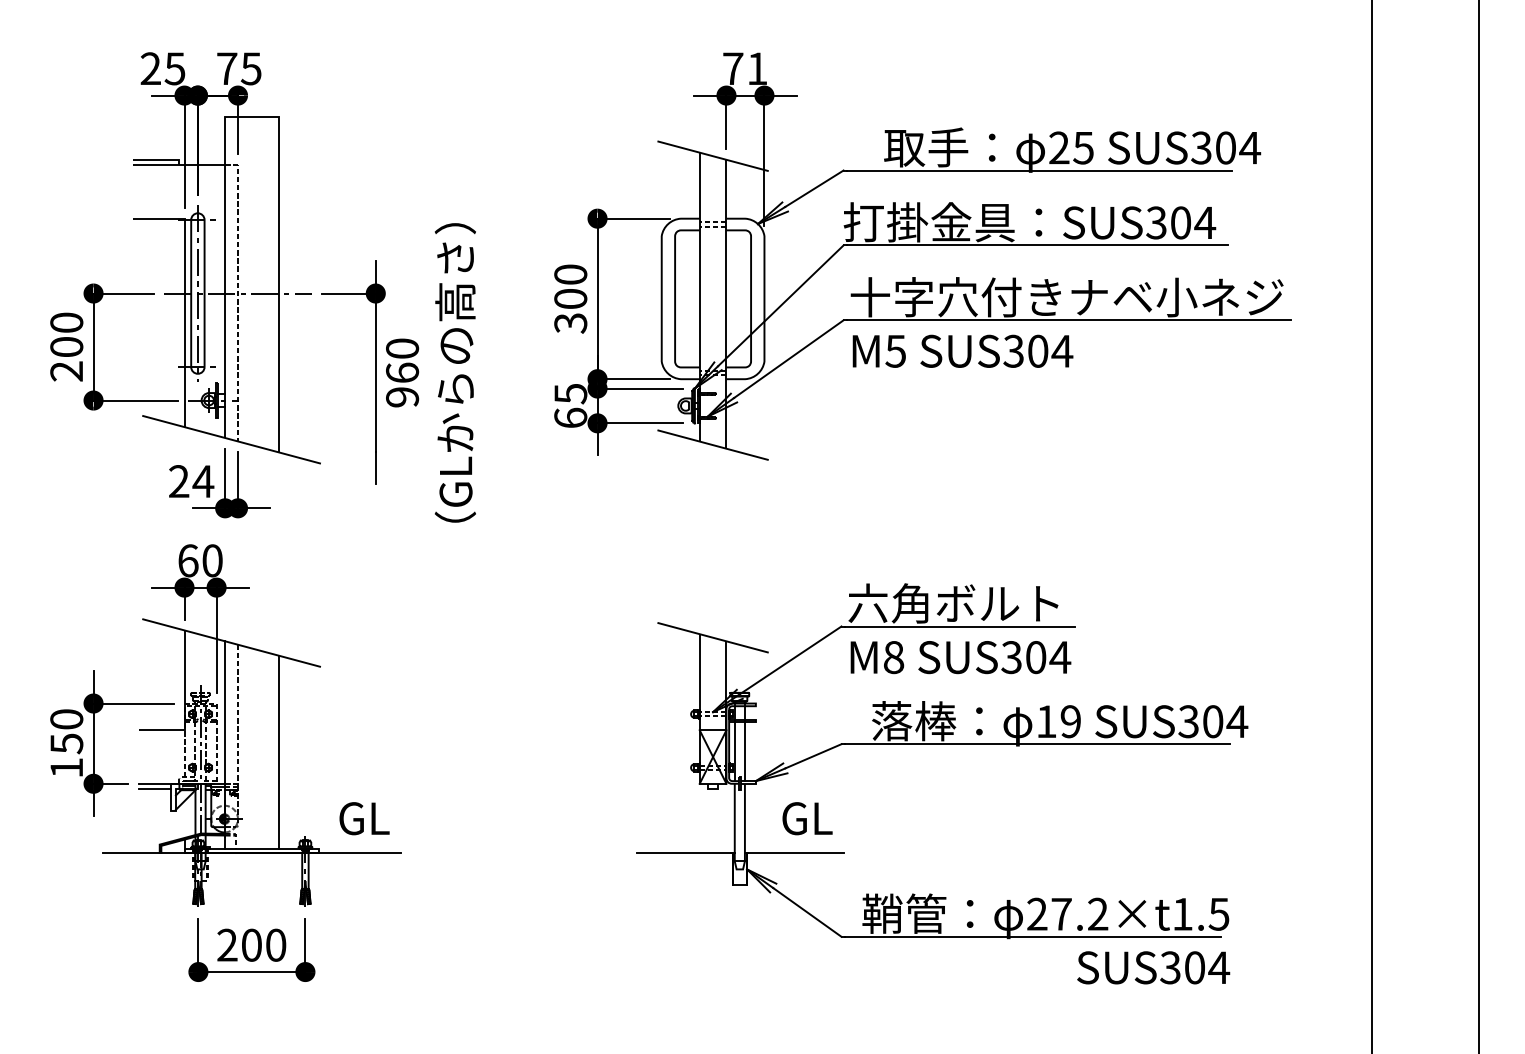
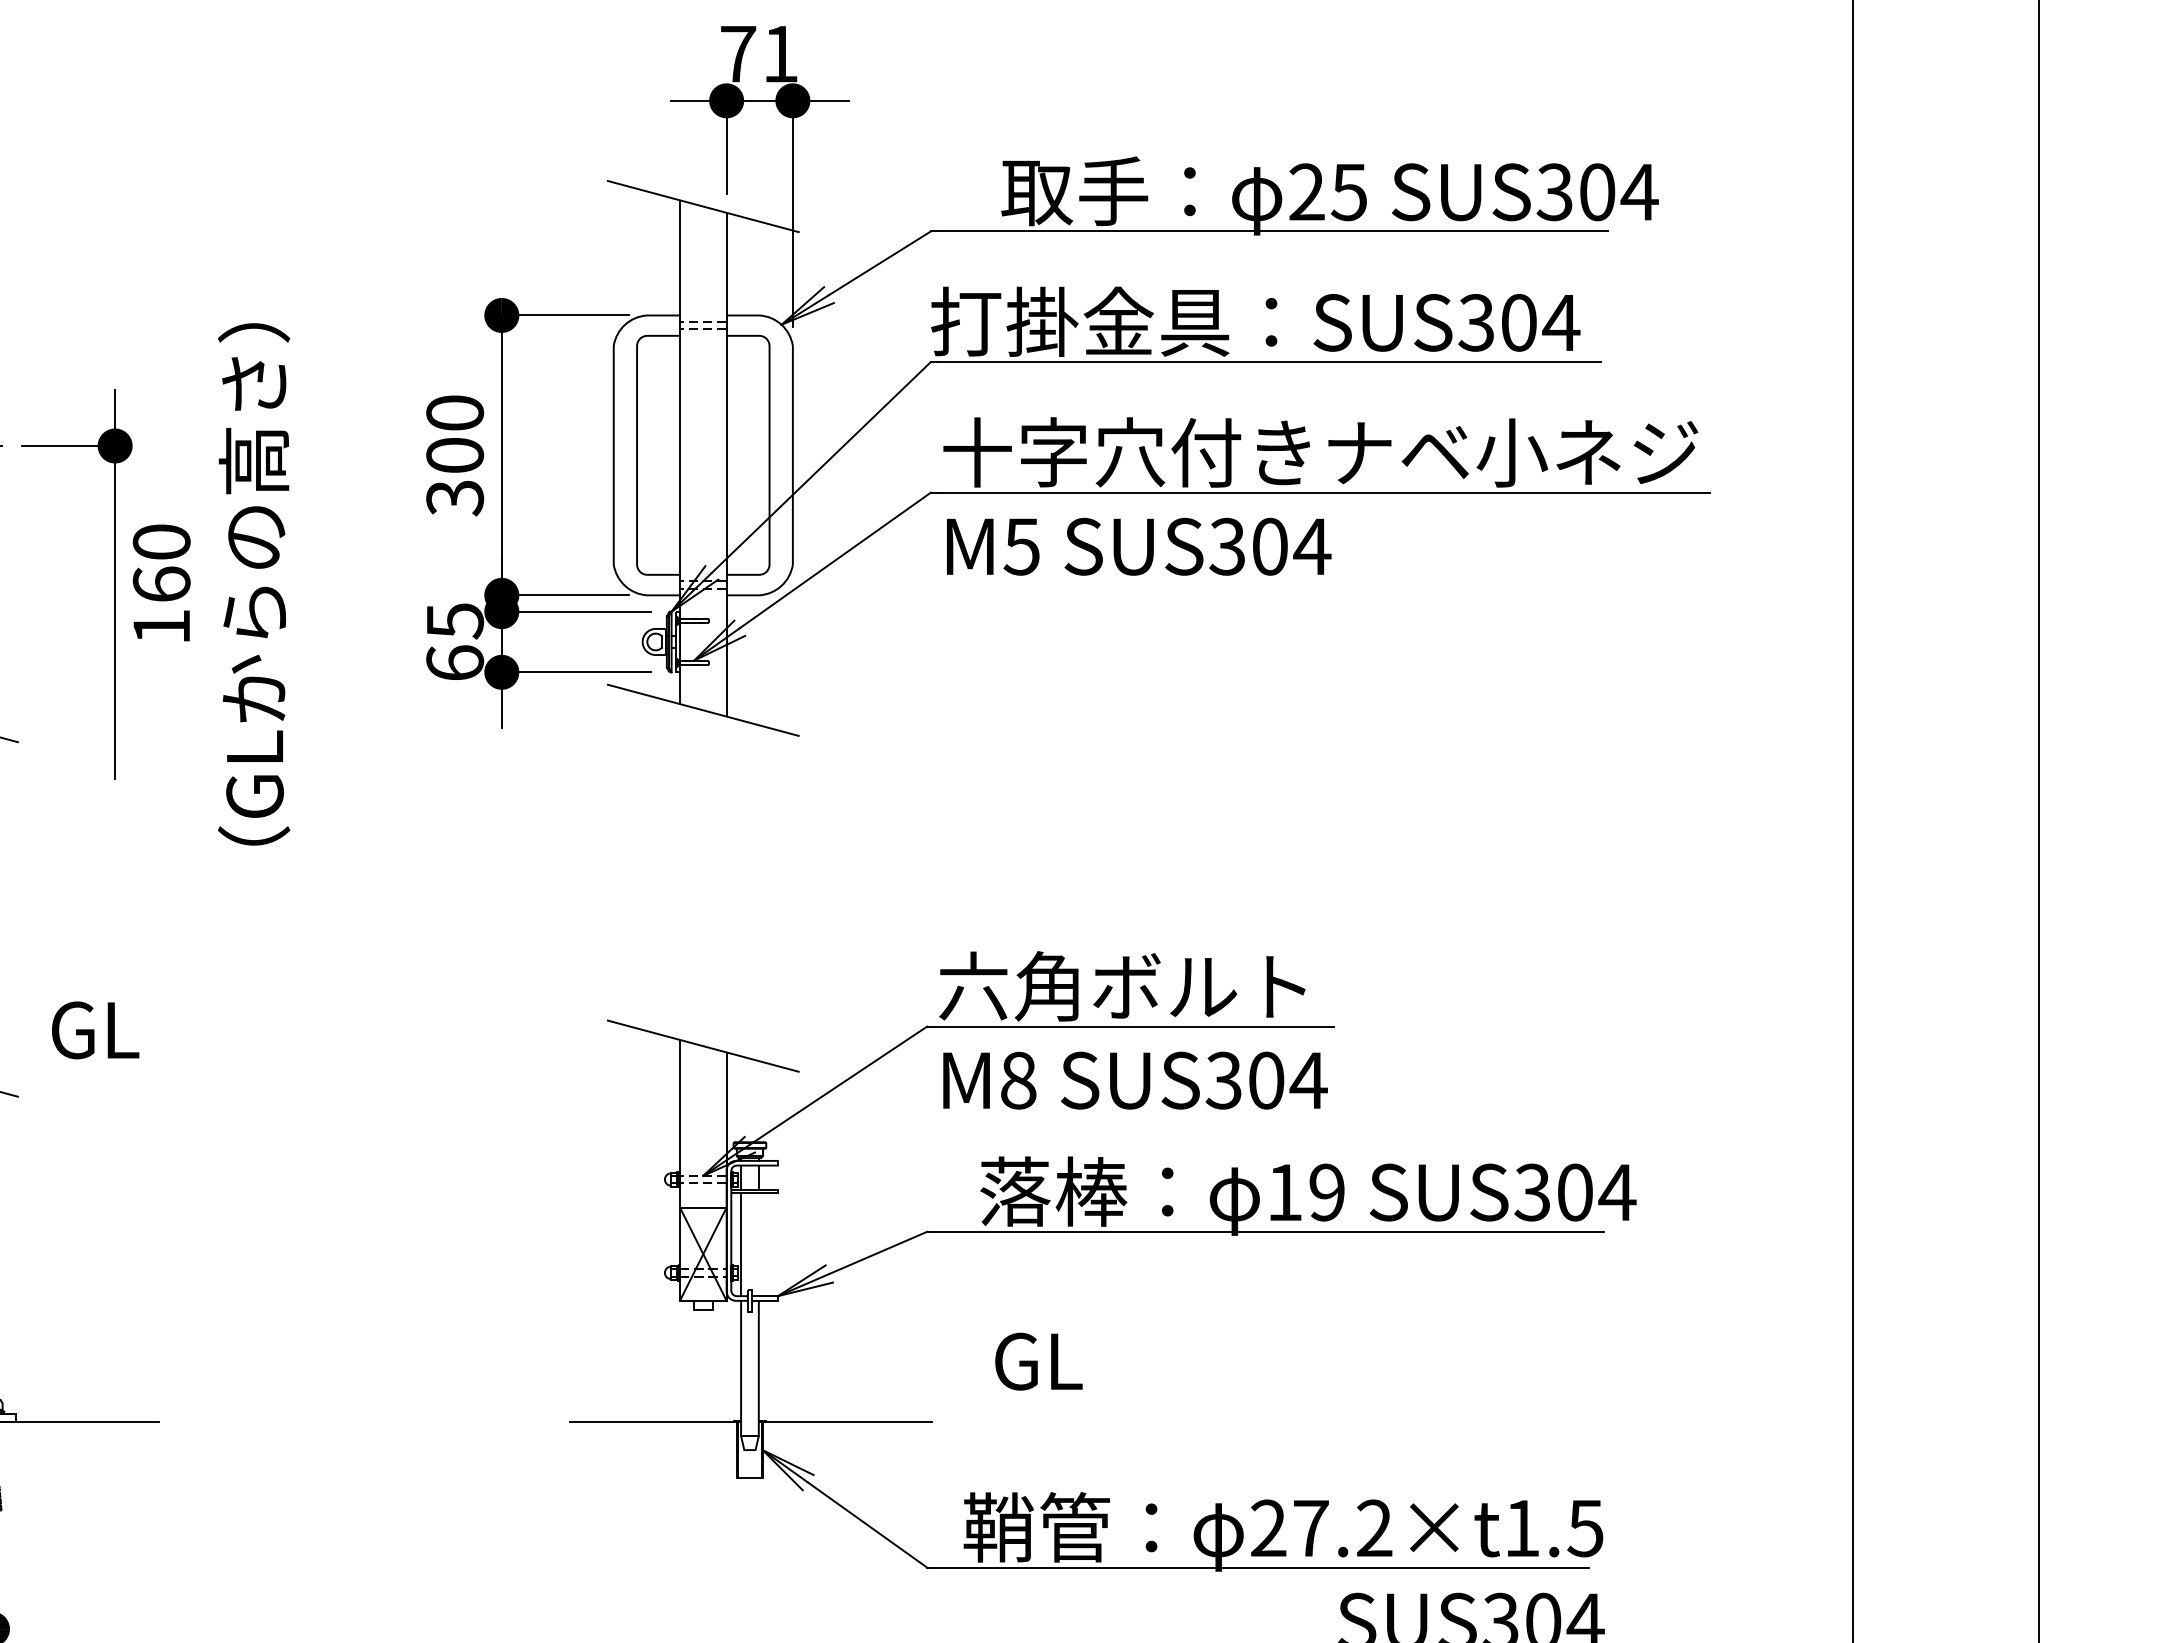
text: (402, 397) -> (161, 627), 960 -> 160
line: (744, 751) -> (758, 1244), removed
text: (364, 818) -> (95, 1030), moved
text: (807, 818) -> (1038, 1361), moved

